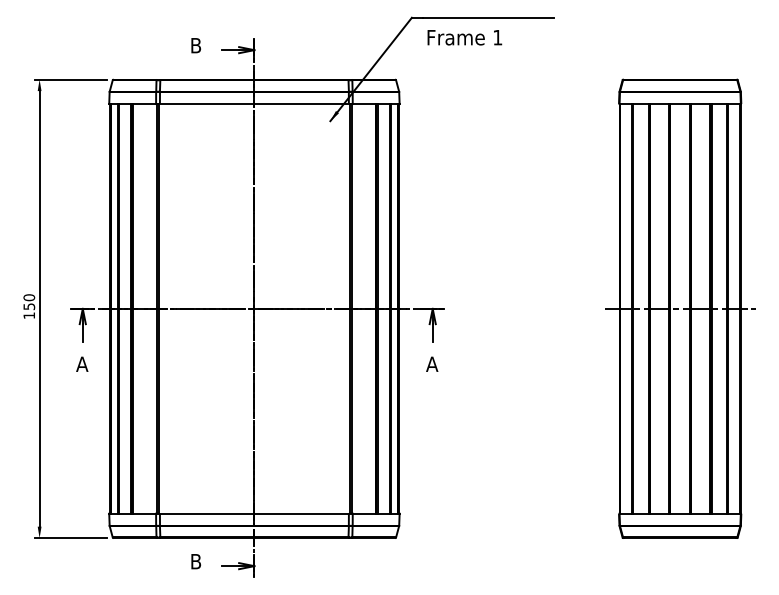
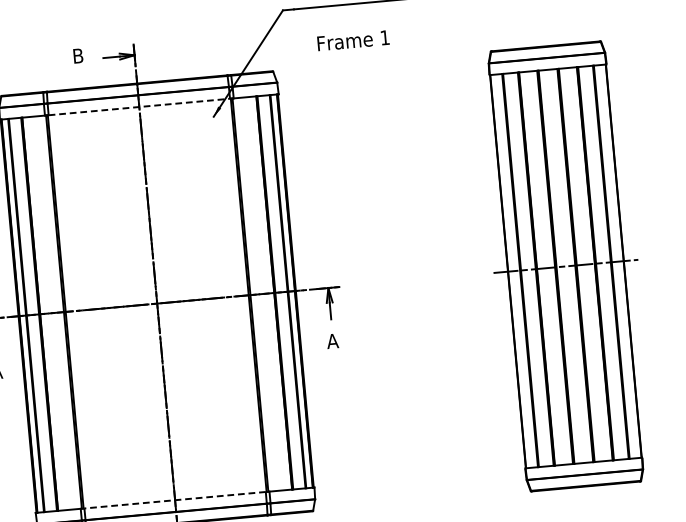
text: (464, 37) -> (353, 40), moved
line: (254, 104) -> (139, 107), solid -> dashed
line: (253, 513) -> (174, 500), solid -> dashed

